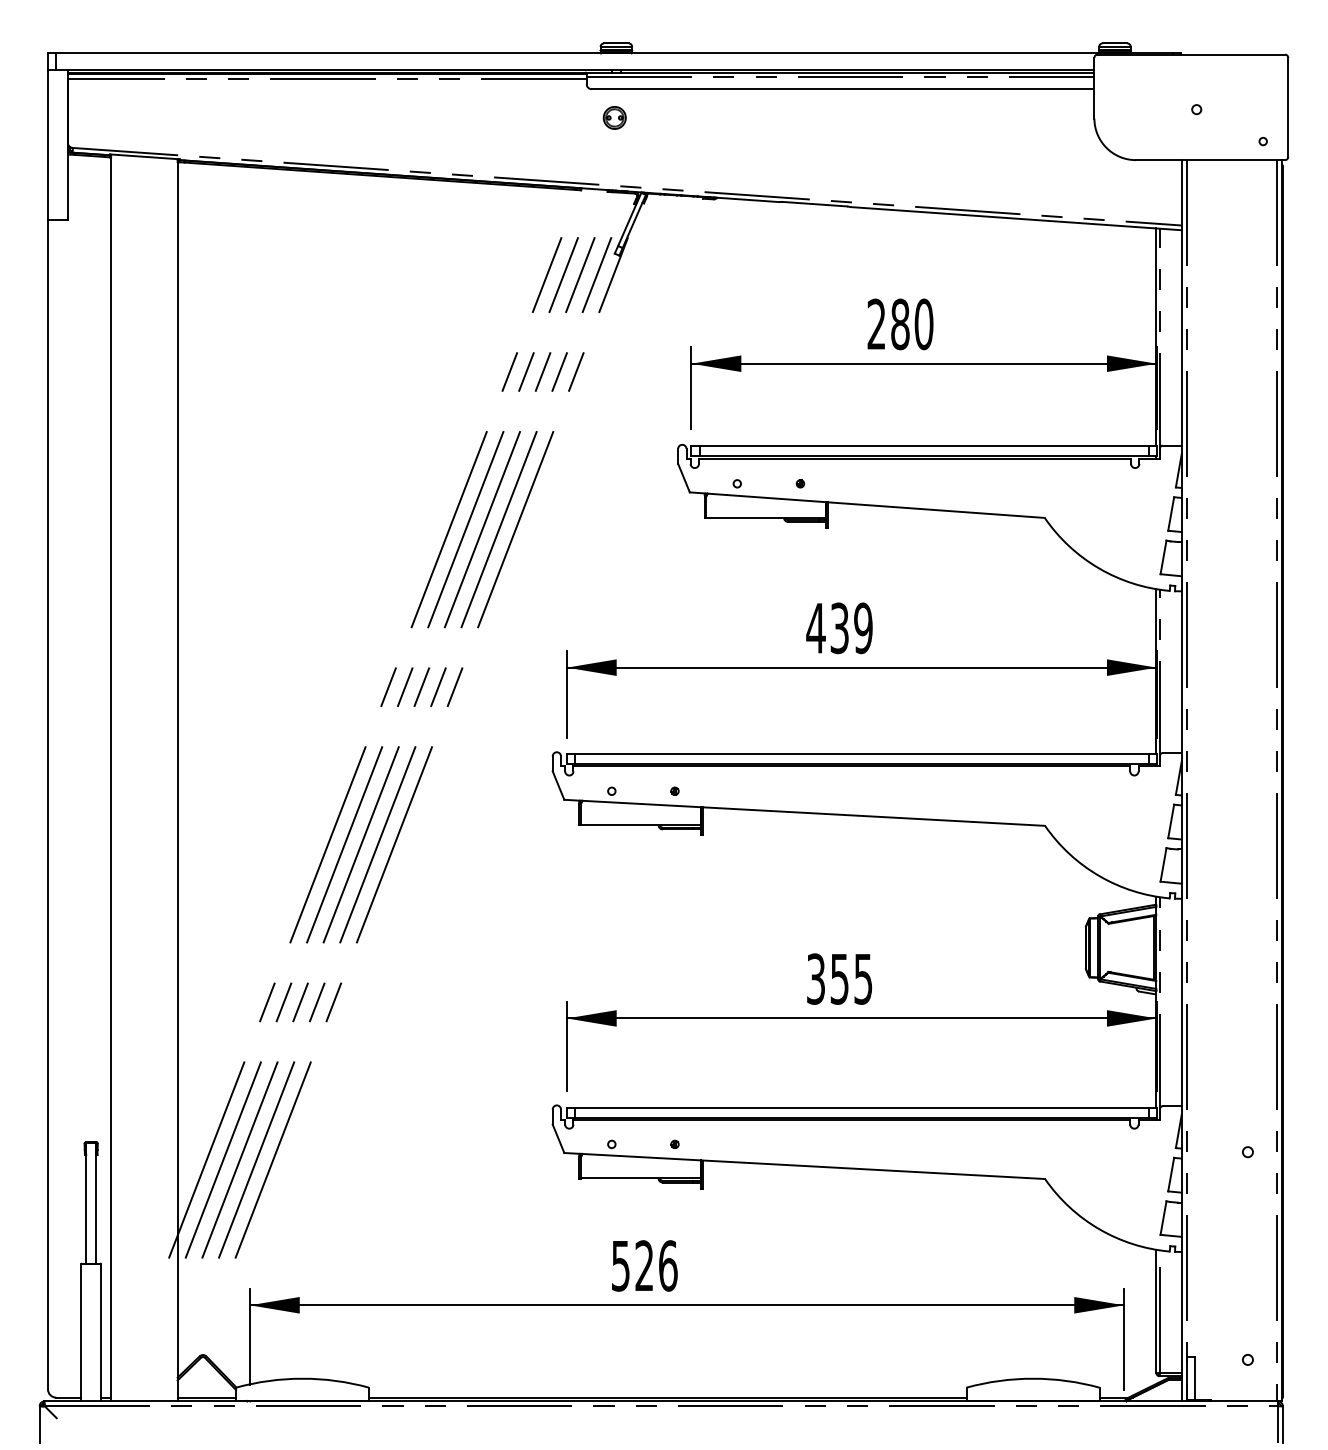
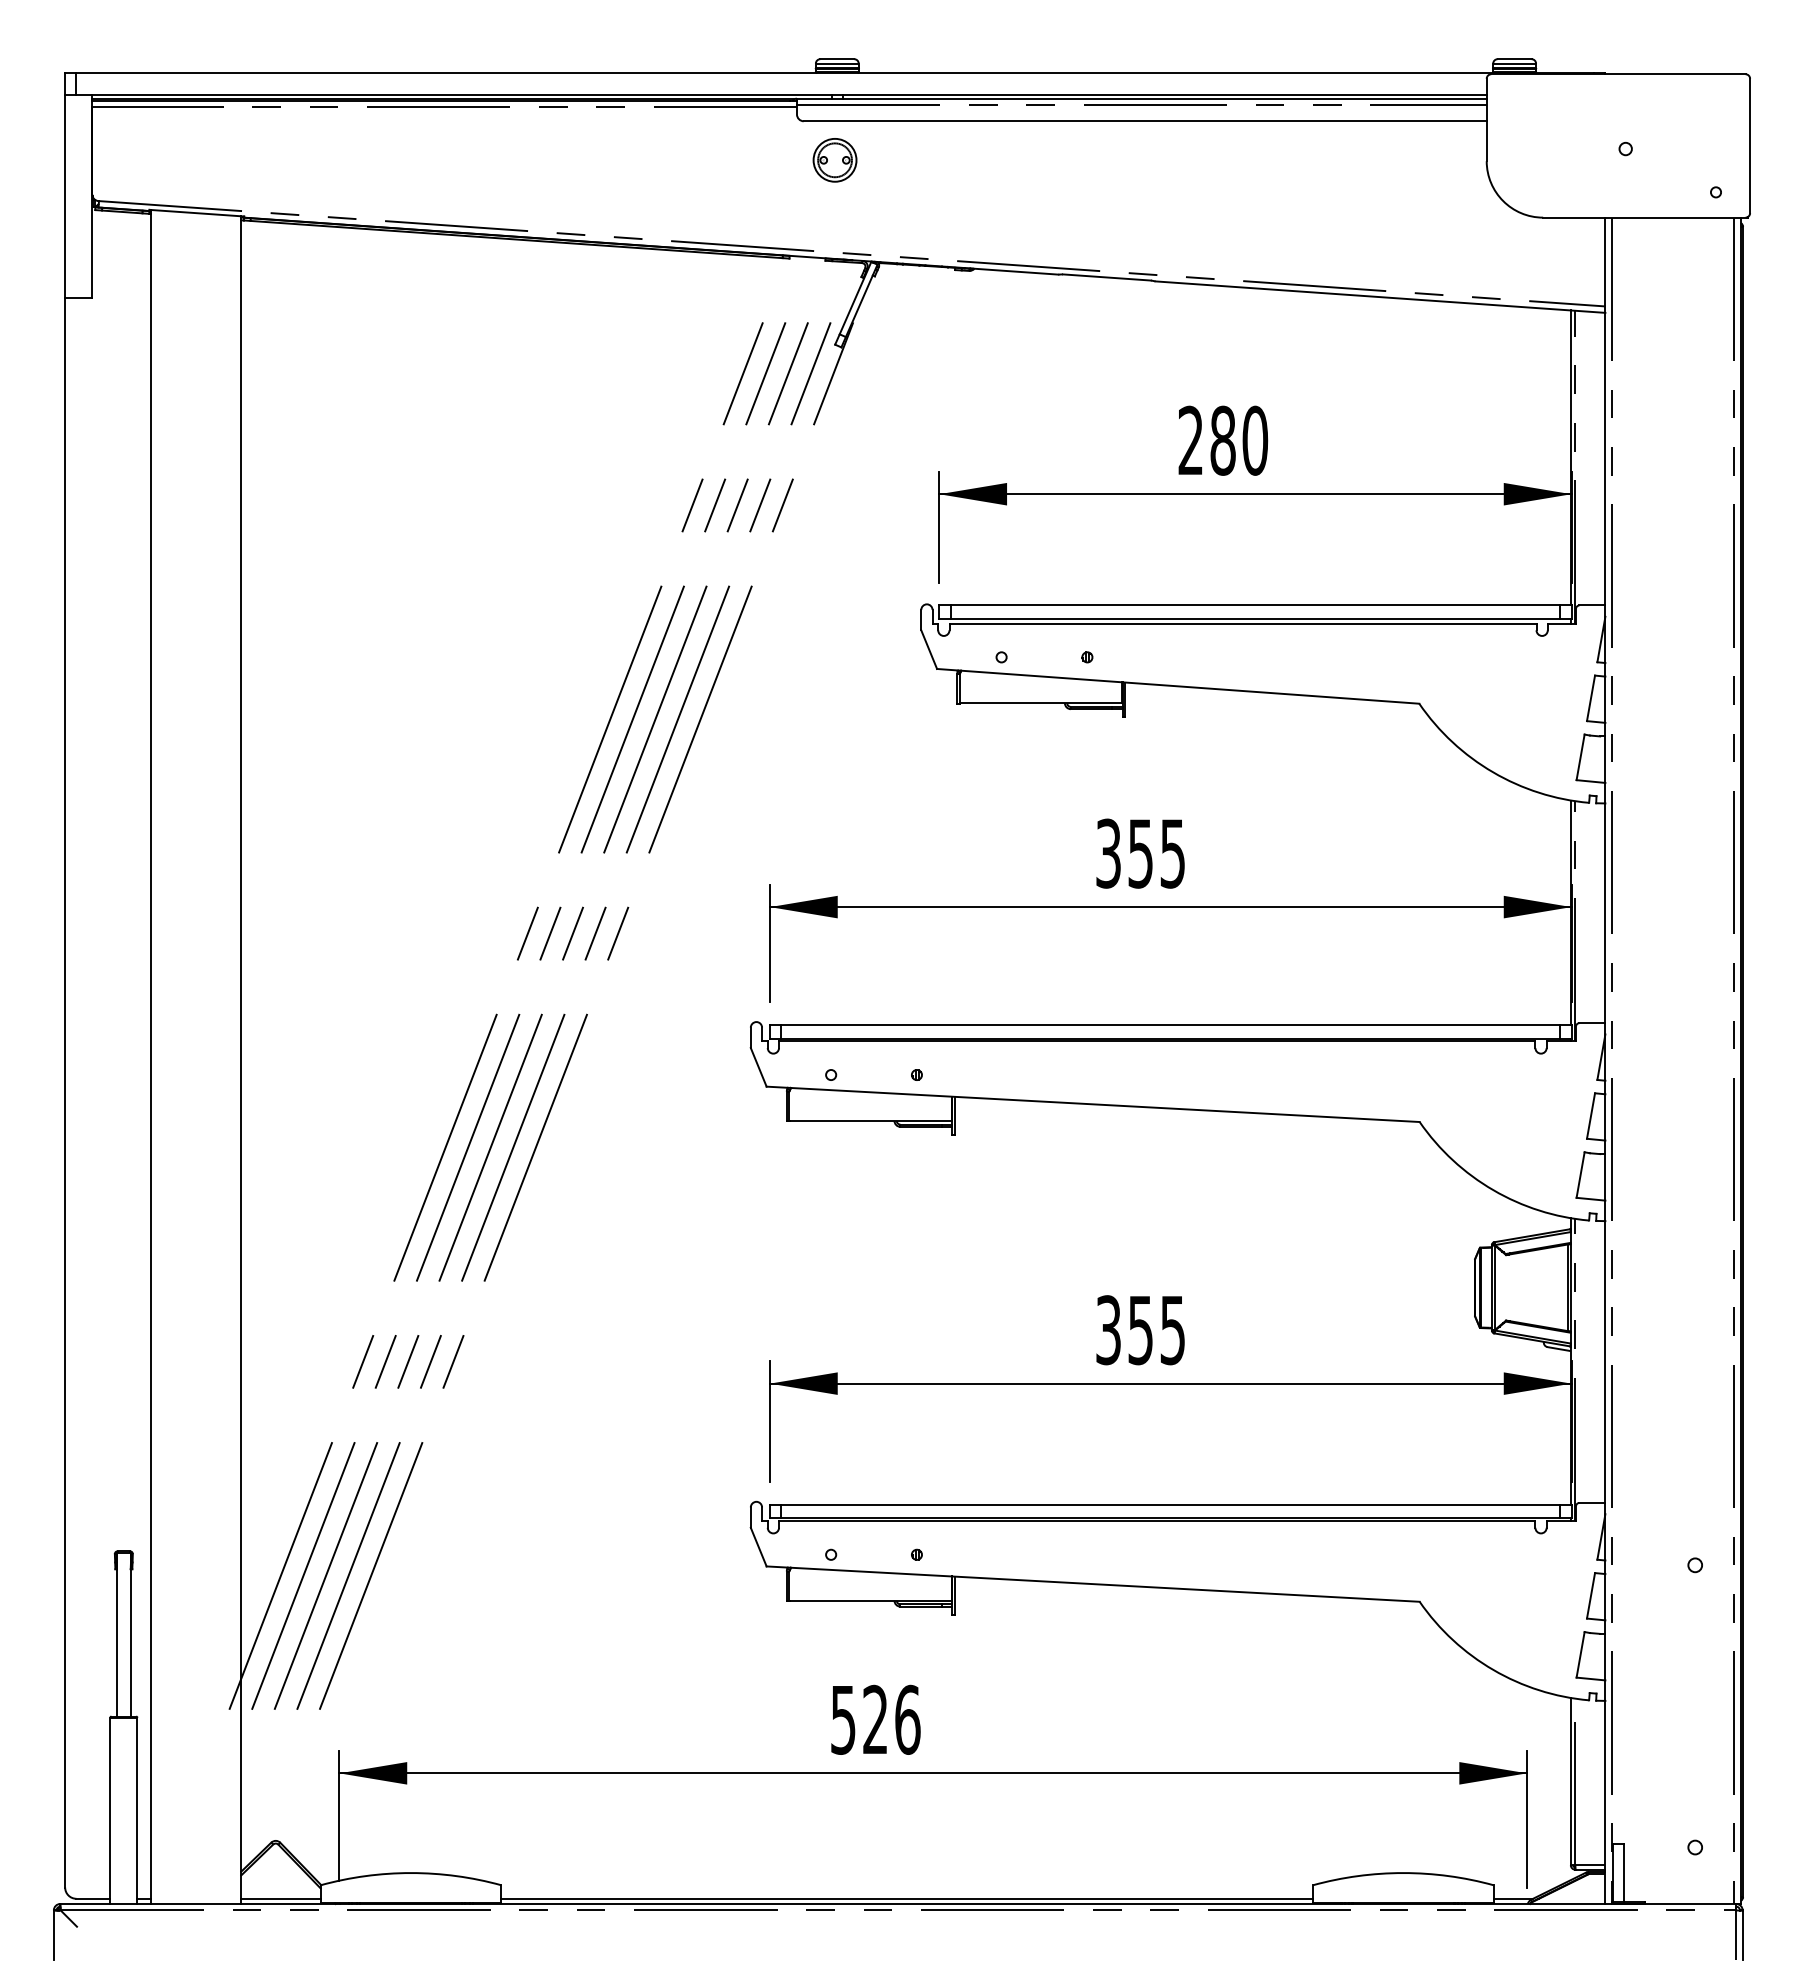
part: (614, 117) -> (834, 159), size x1.43
text: (839, 628) -> (1140, 853), 439 -> 355

